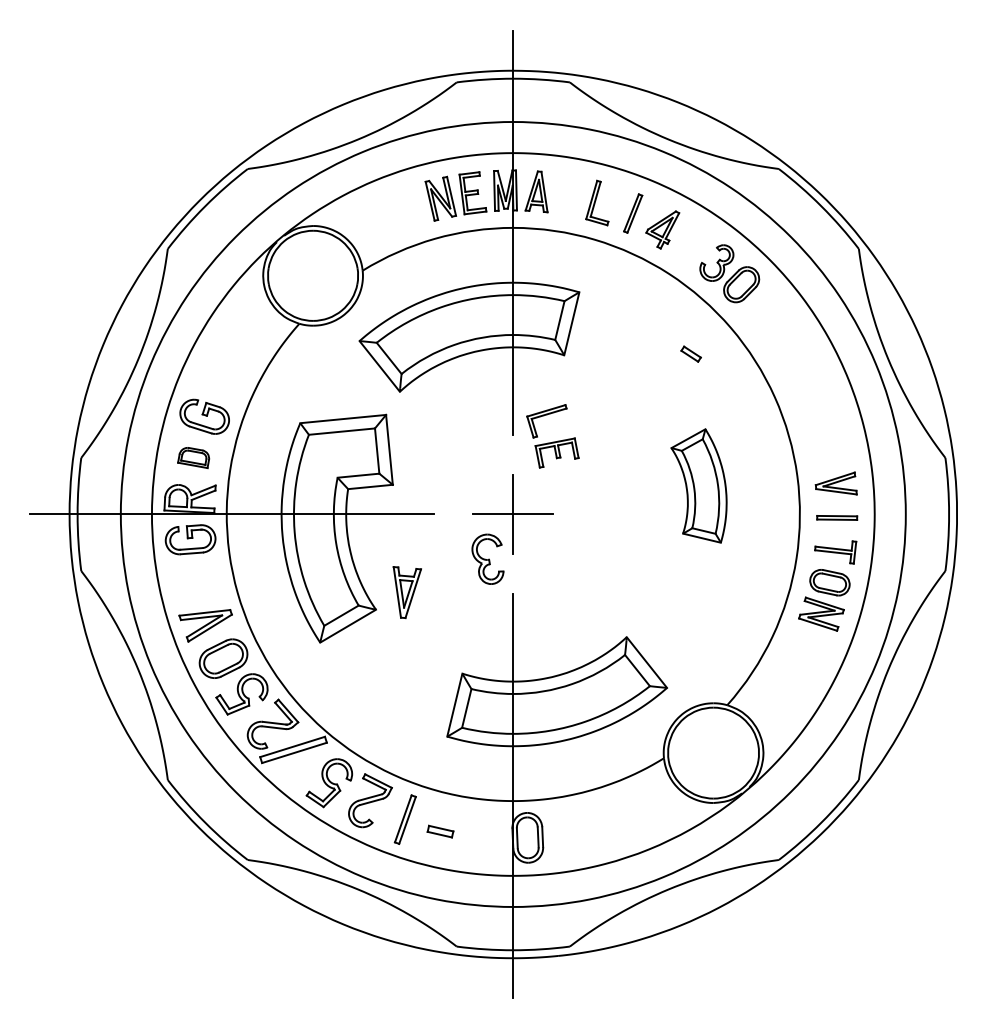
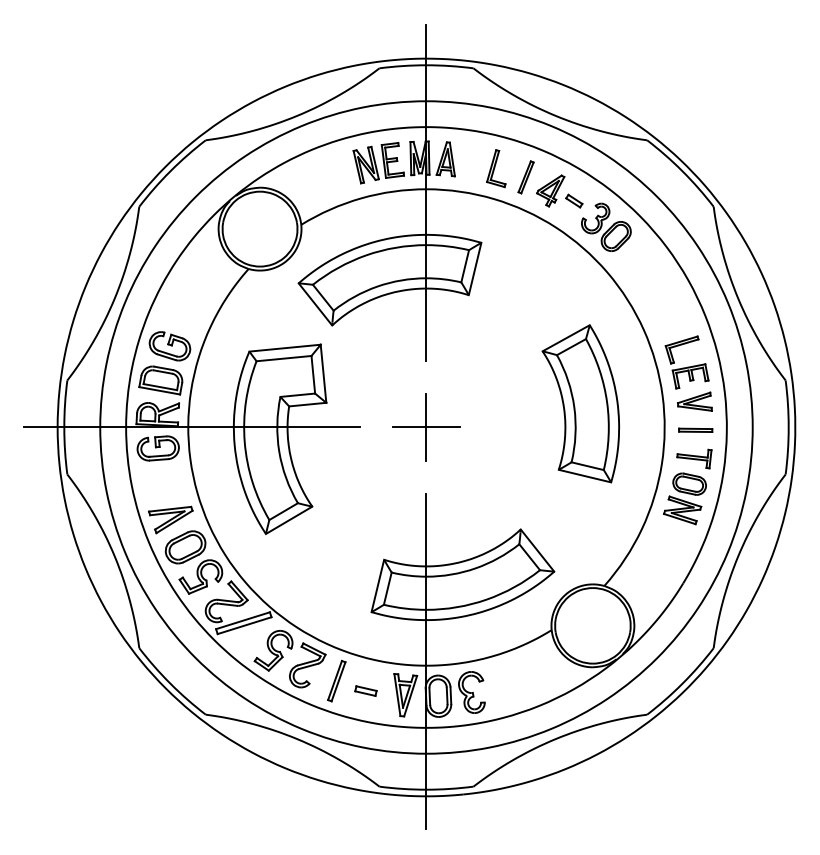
part: (690, 353) -> (573, 200), moved
part: (552, 436) -> (686, 362), moved
part: (193, 457) -> (160, 380), size x1.67
part: (698, 485) -> (580, 403), size x1.67
part: (487, 558) -> (471, 691), moved
part: (406, 592) -> (405, 695), moved

